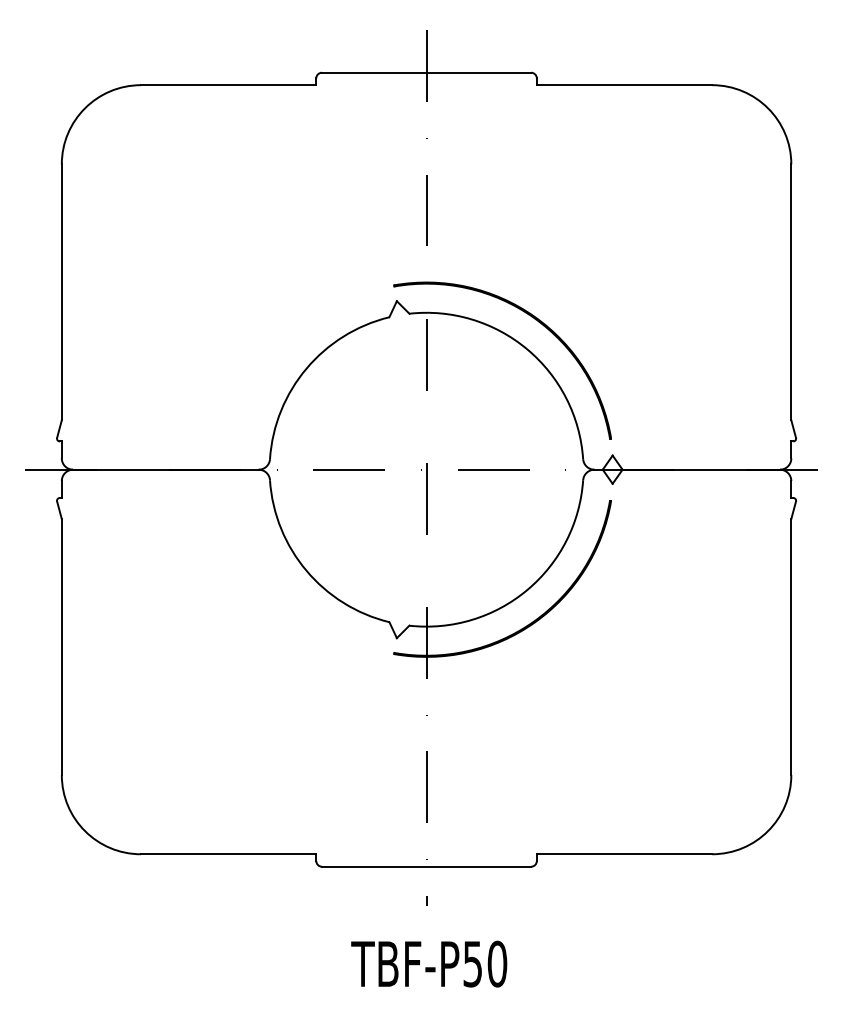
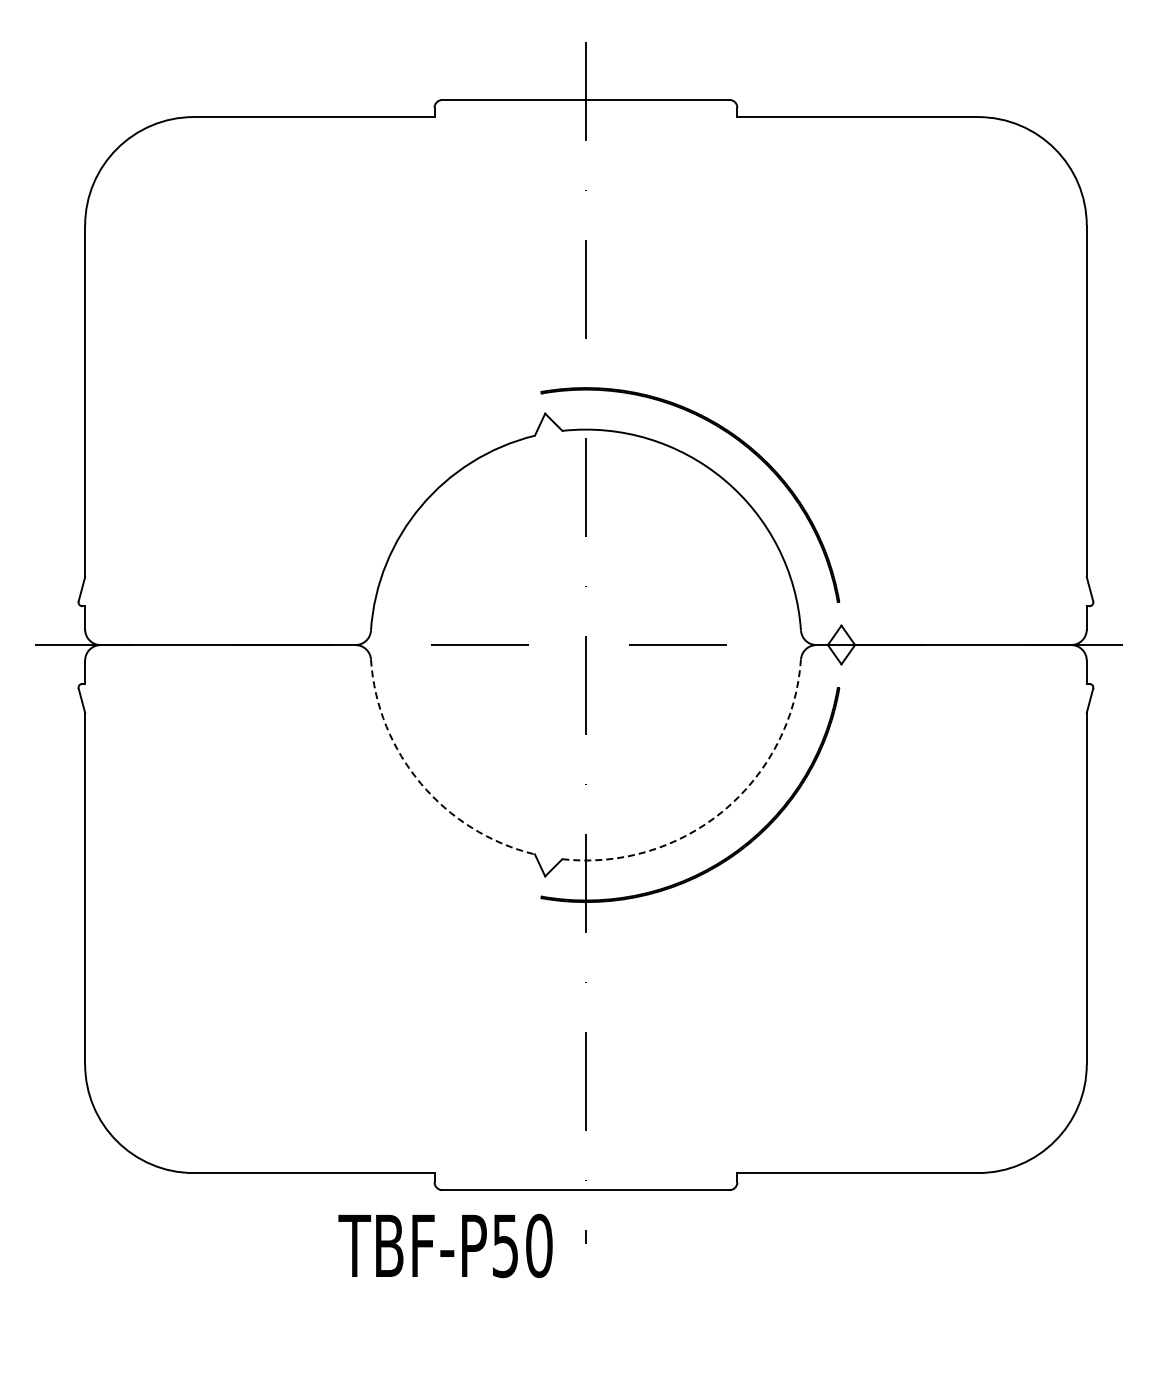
arc: (306, 570) -> (421, 783), solid -> dashed
arc: (527, 590) -> (724, 810), solid -> dashed
text: (429, 963) -> (445, 1245), moved

